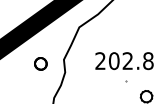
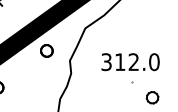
text: (124, 61) -> (130, 62), 202.8 -> 312.0
part: (40, 63) -> (46, 50), moved

